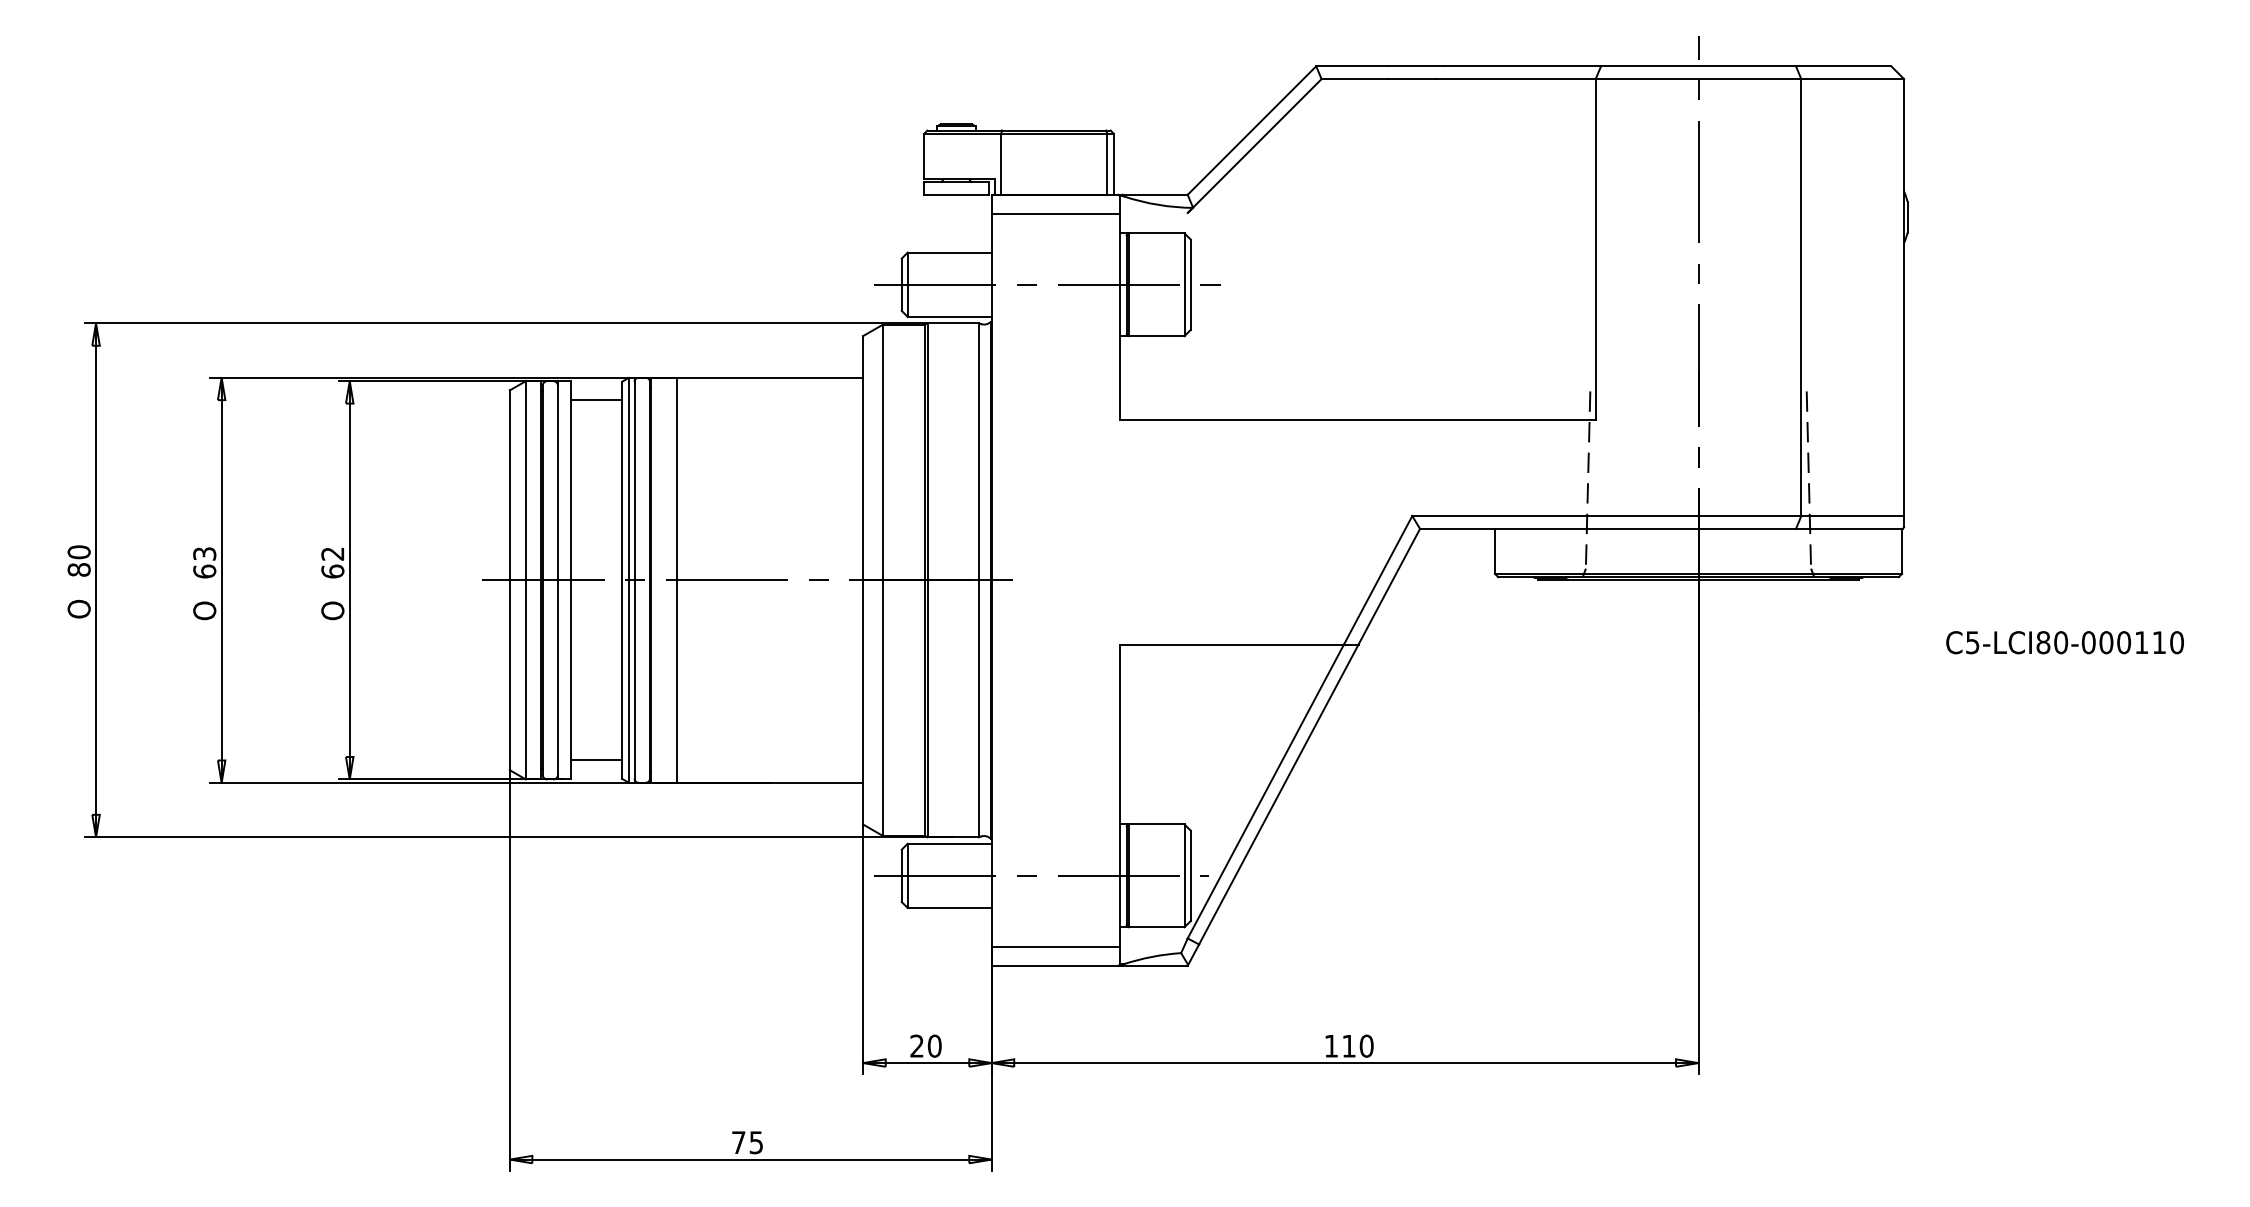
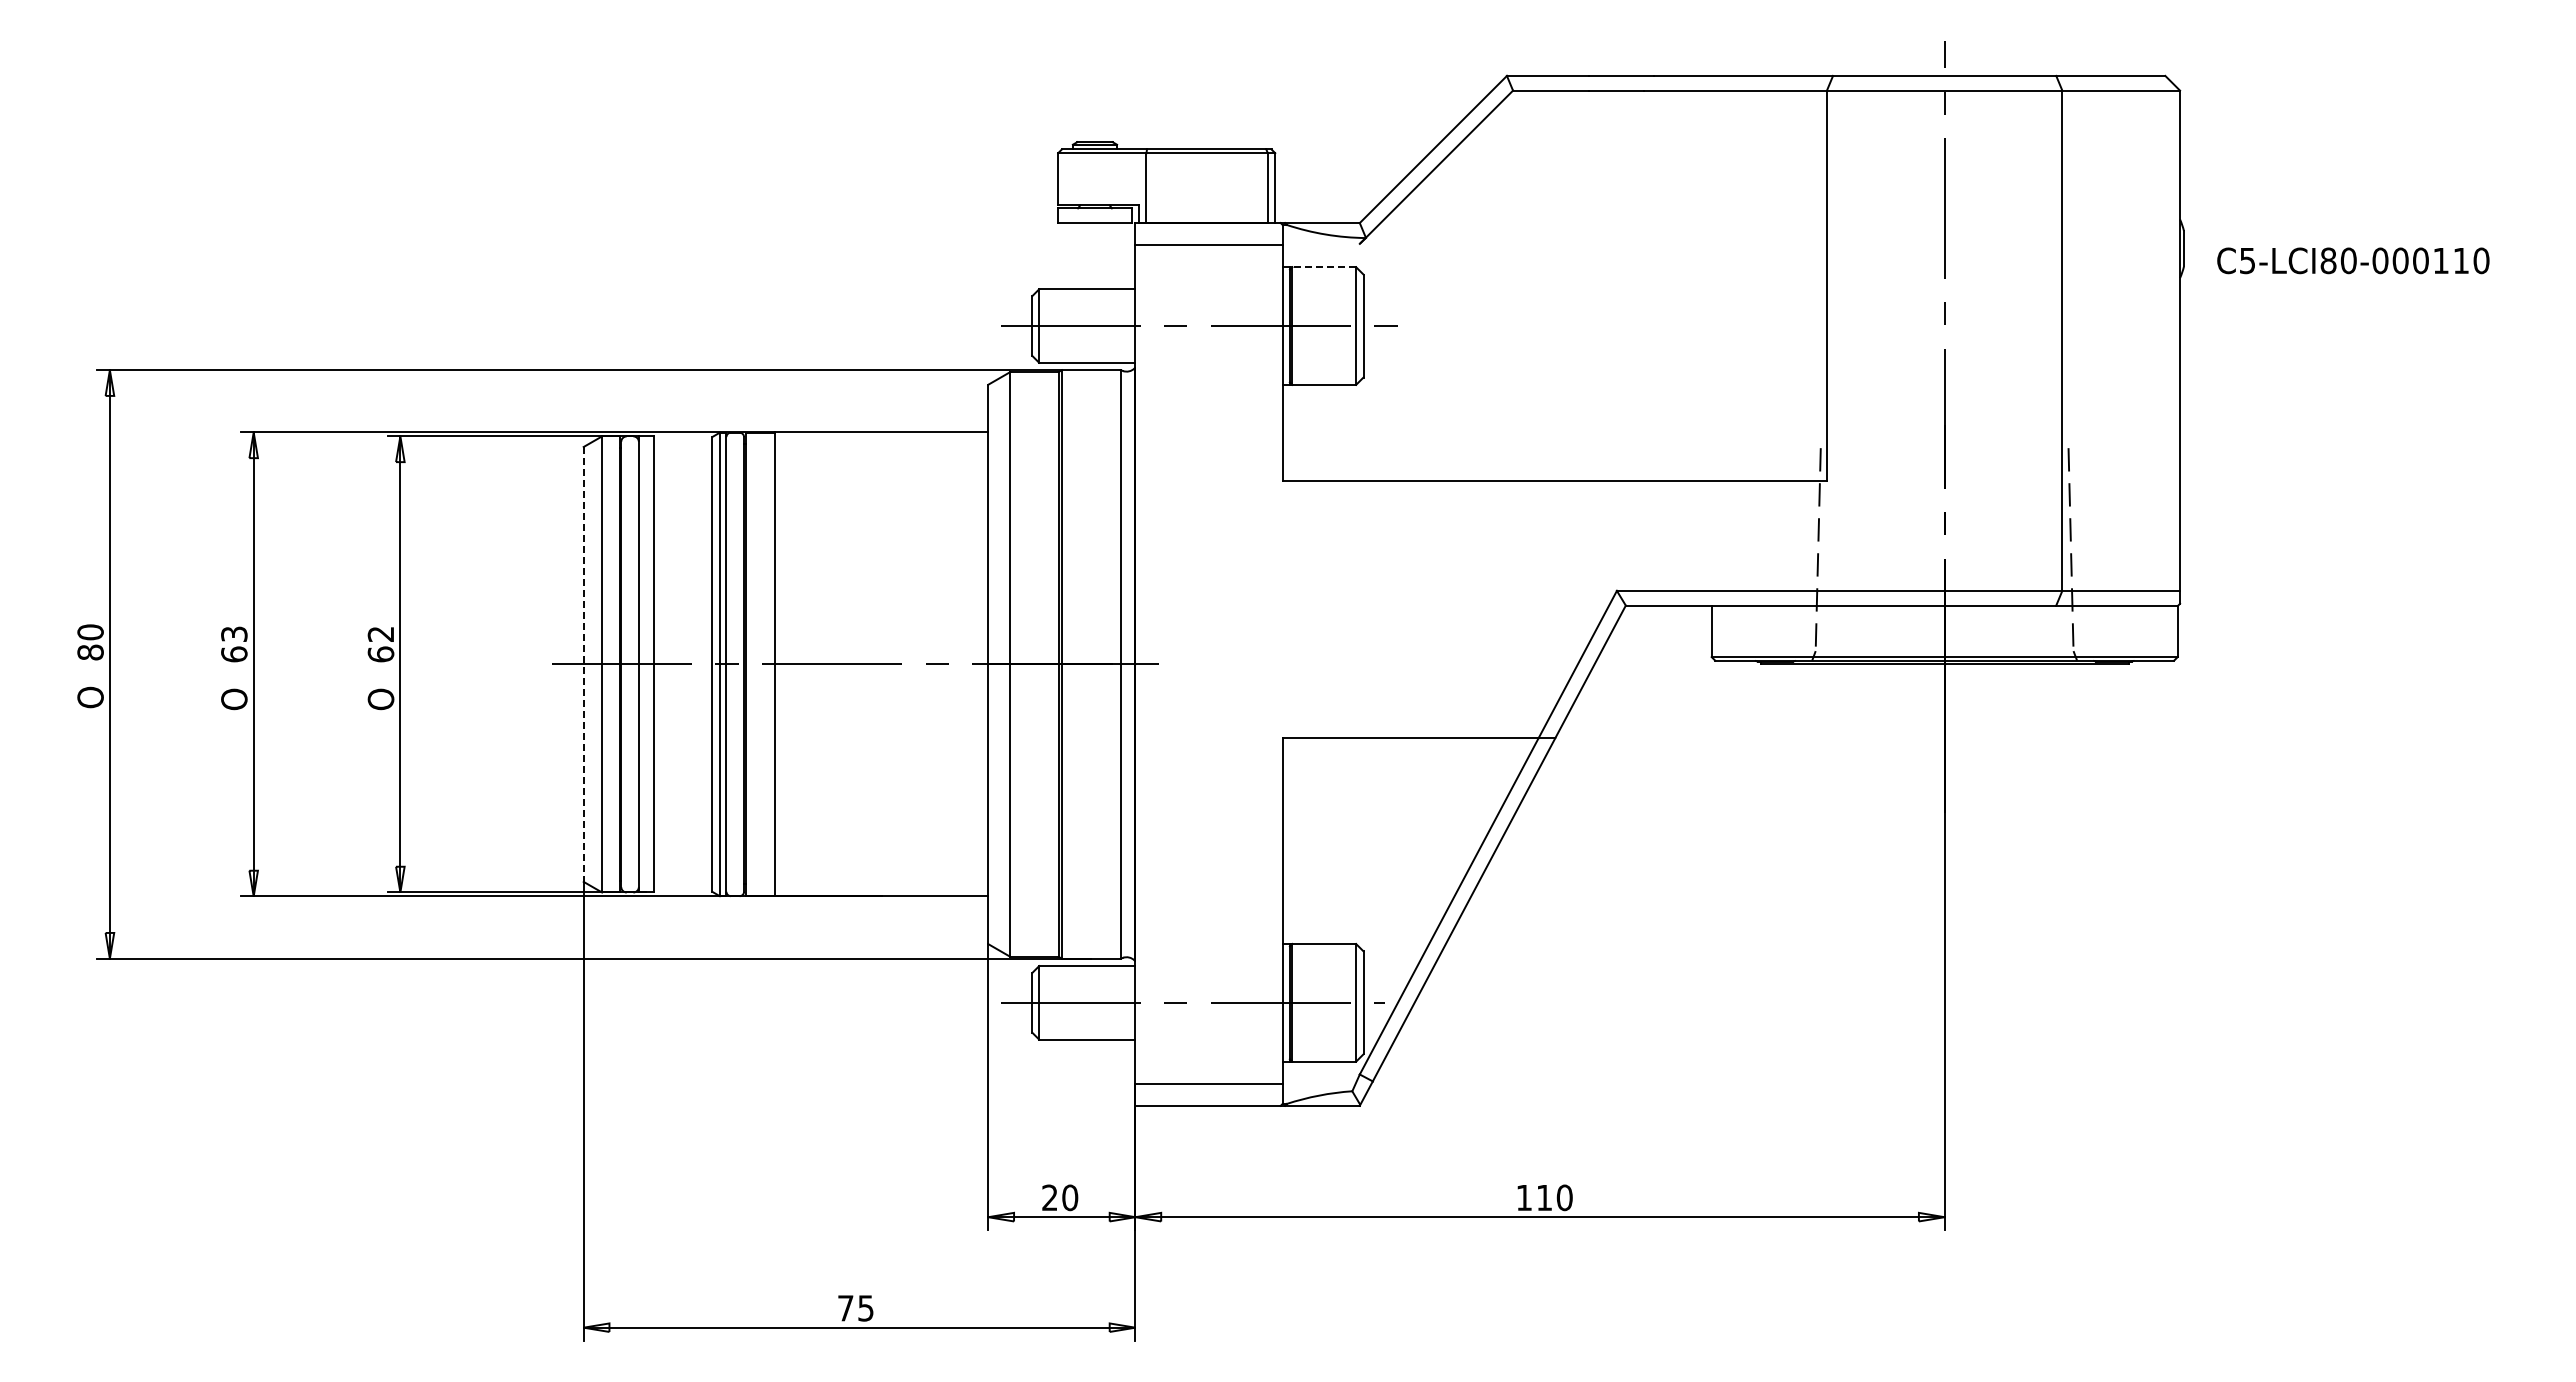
line: (1156, 233) -> (1324, 267), solid -> dashed
line: (596, 400) -> (682, 458), removed
line: (509, 580) -> (583, 664), solid -> dashed
text: (2065, 642) -> (2353, 260), moved
line: (596, 760) -> (682, 870), removed

